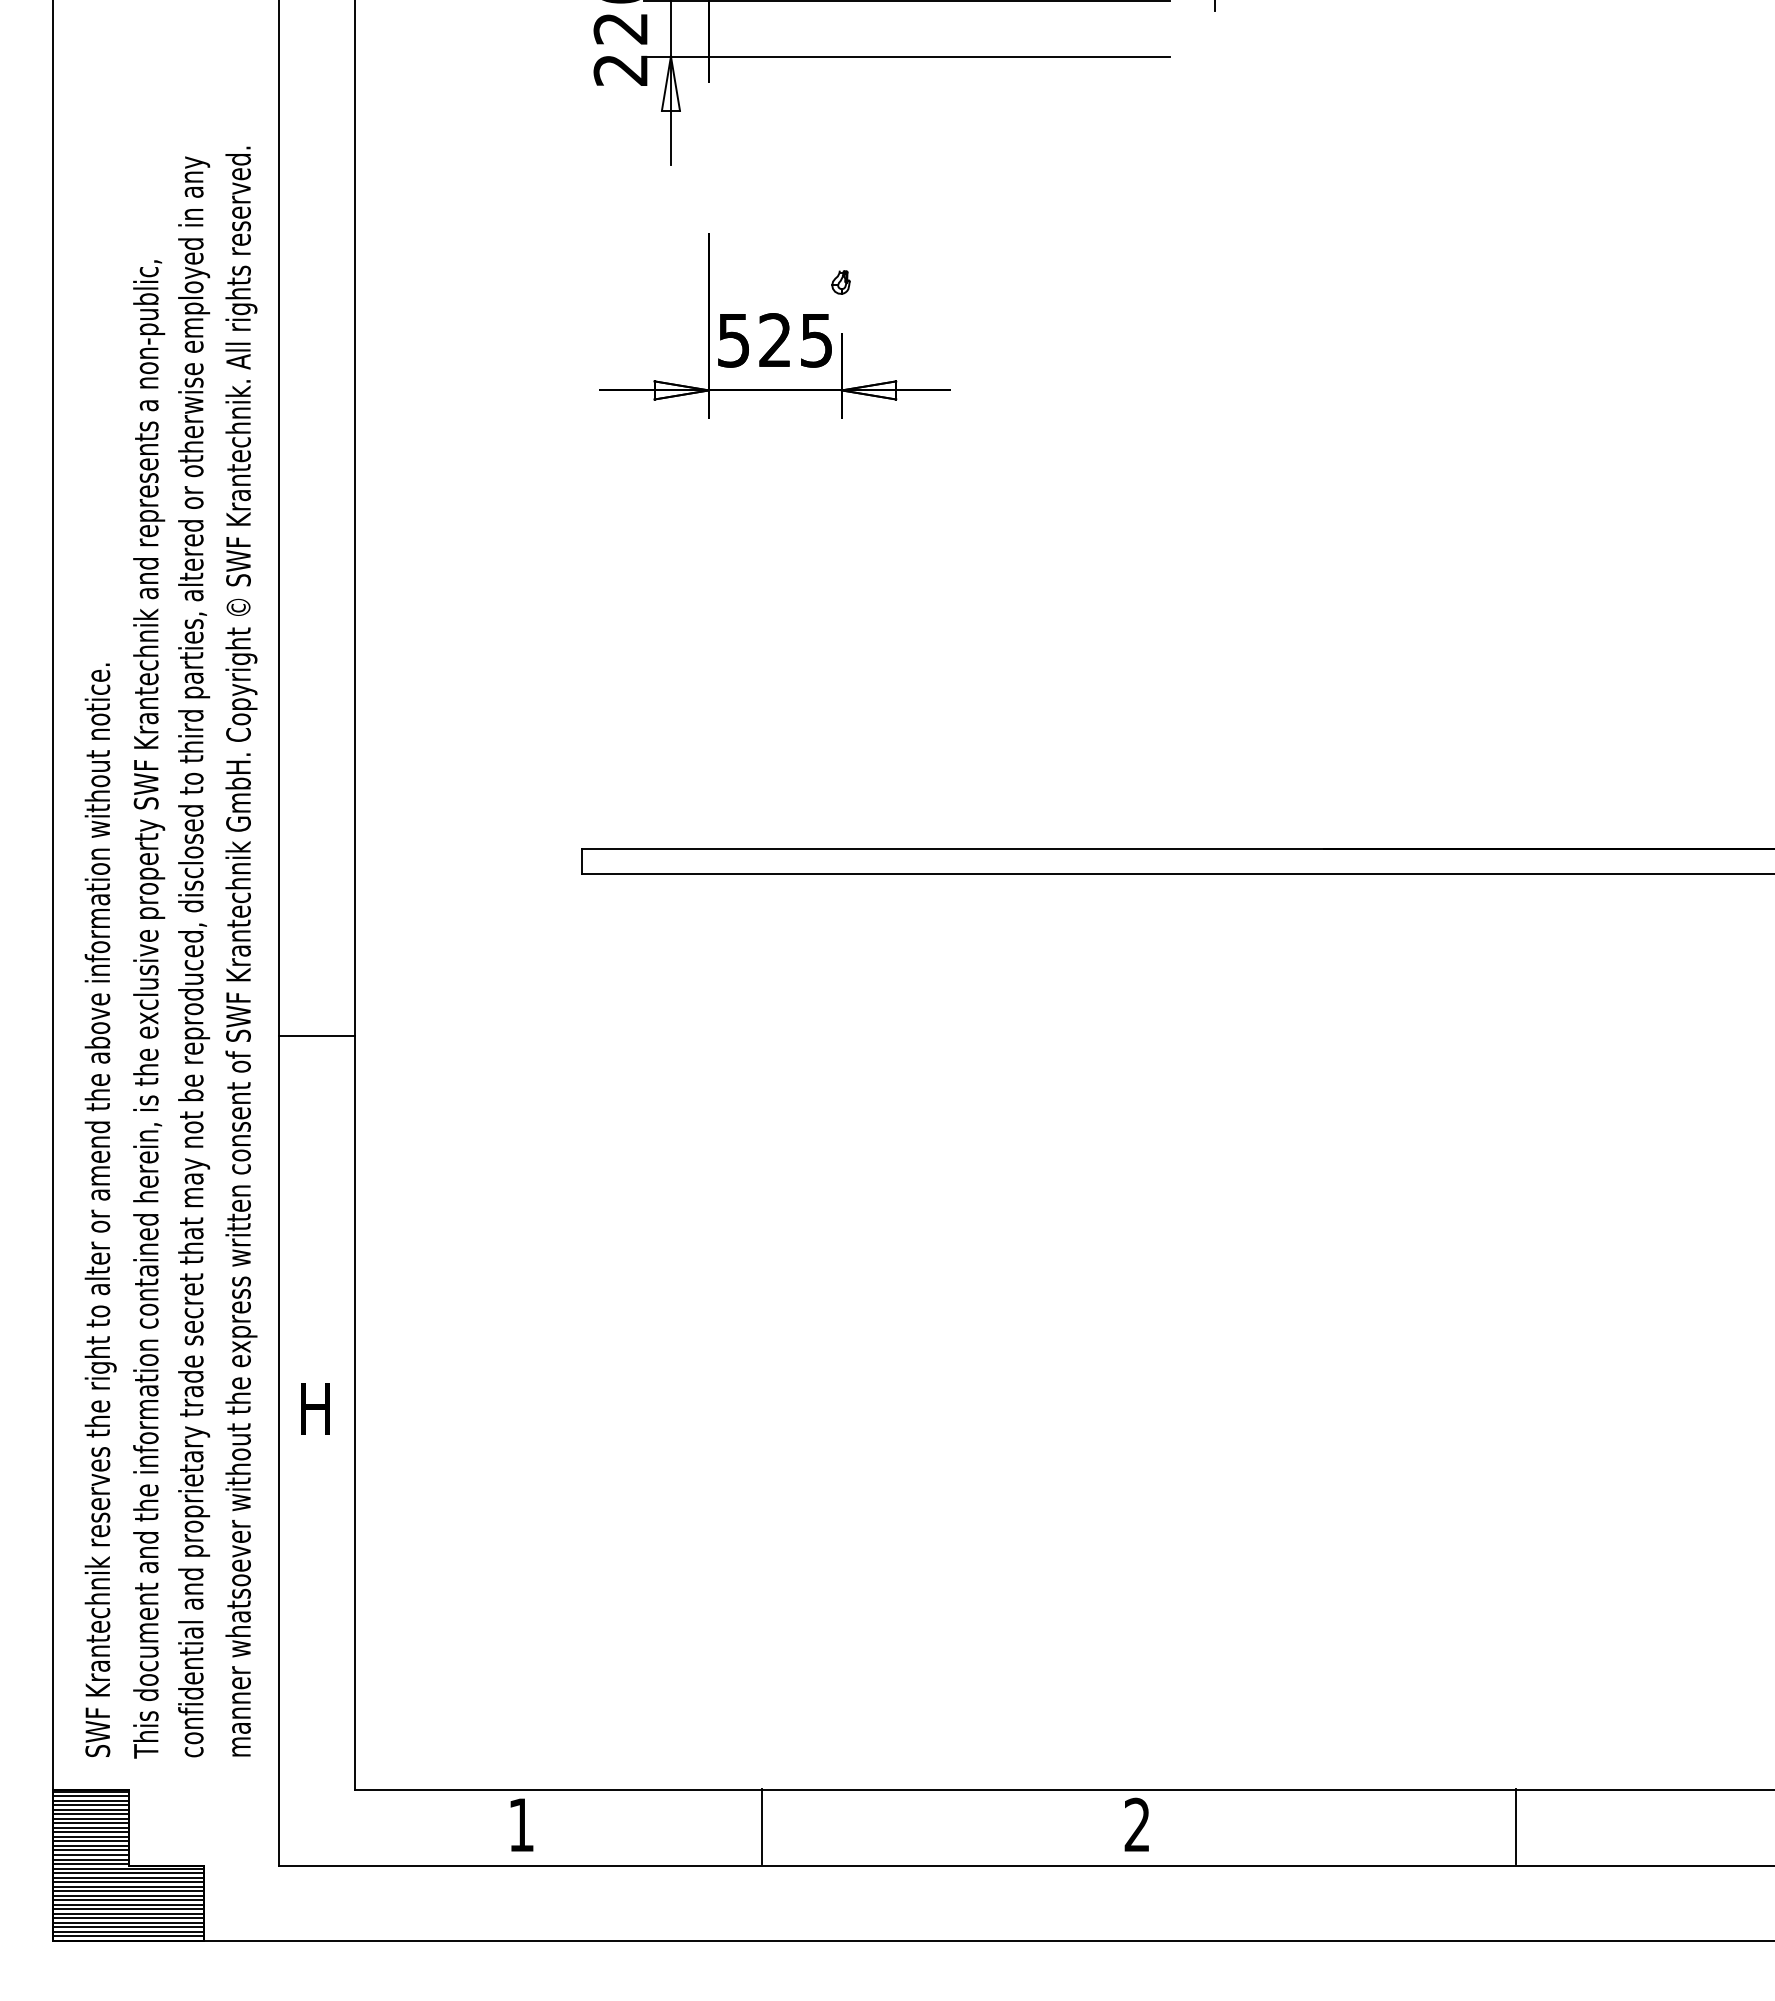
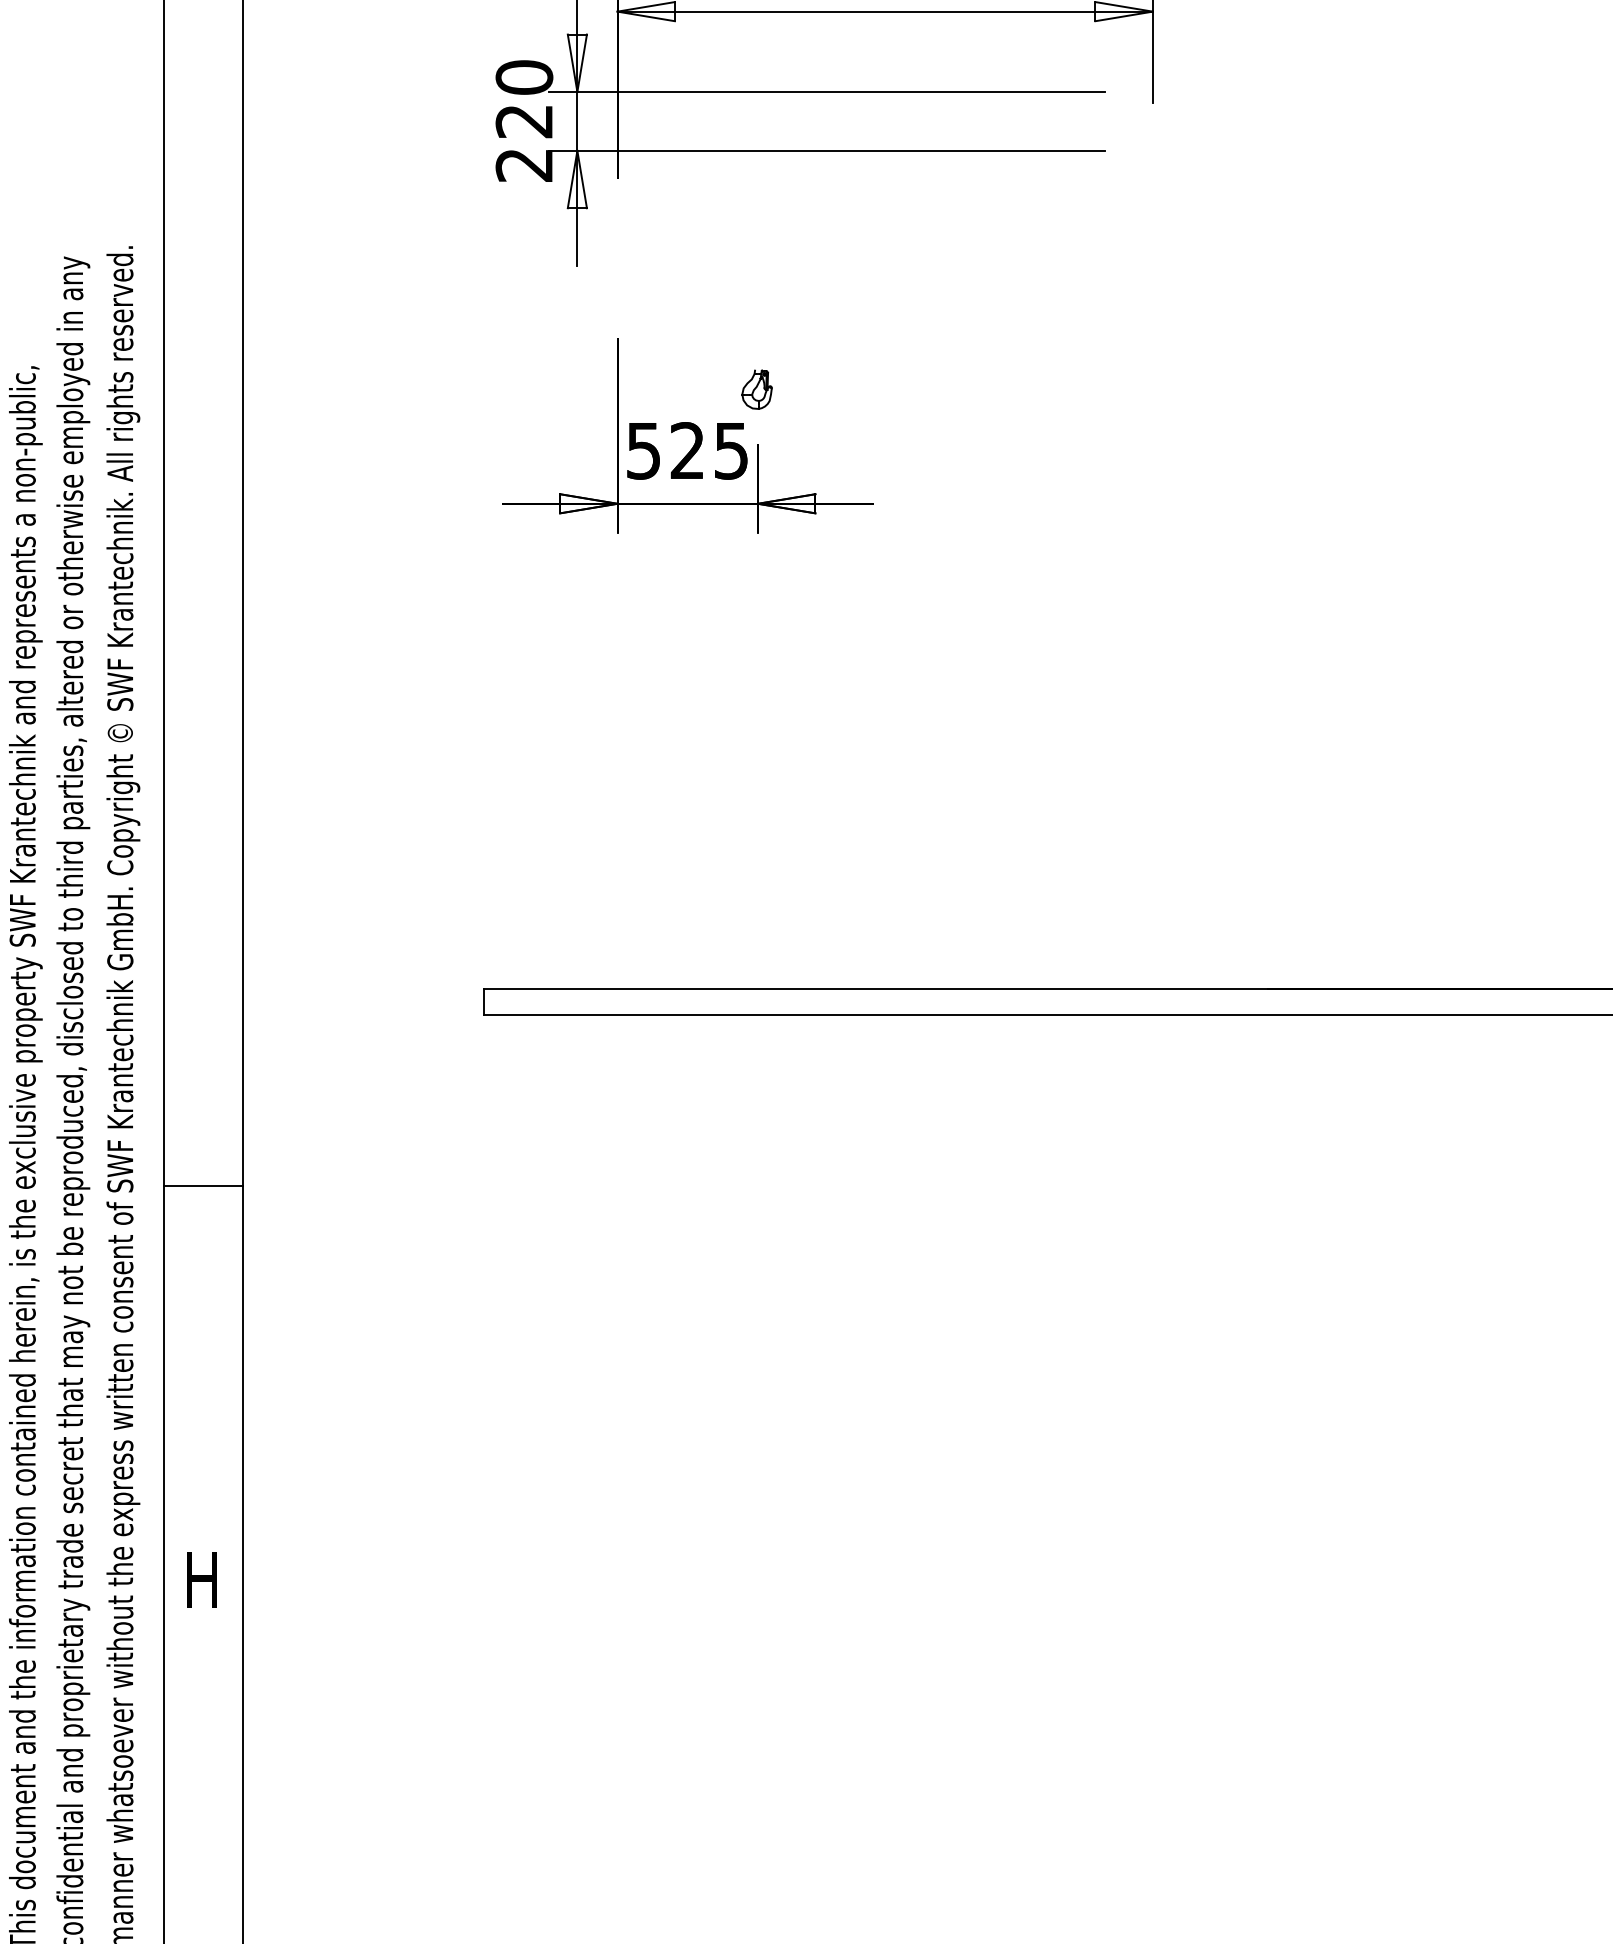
part: (840, 282) -> (756, 389), size x1.6

